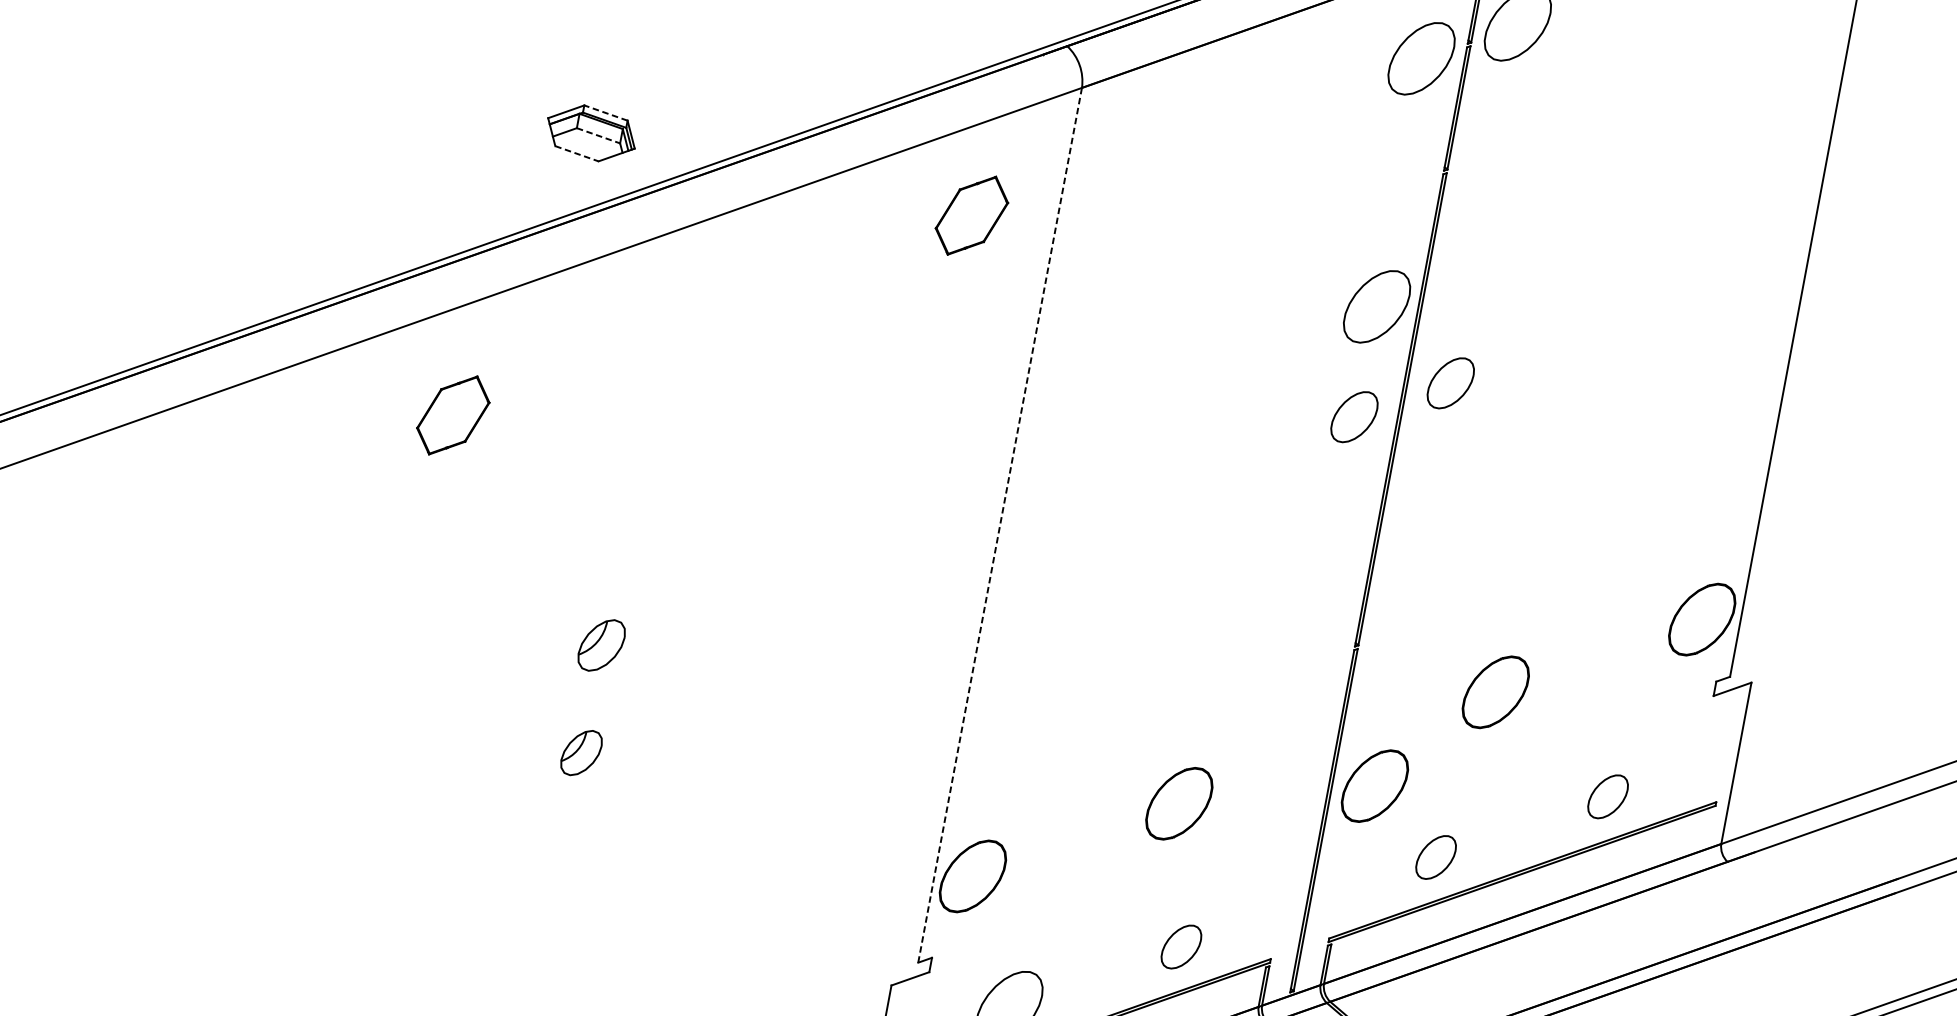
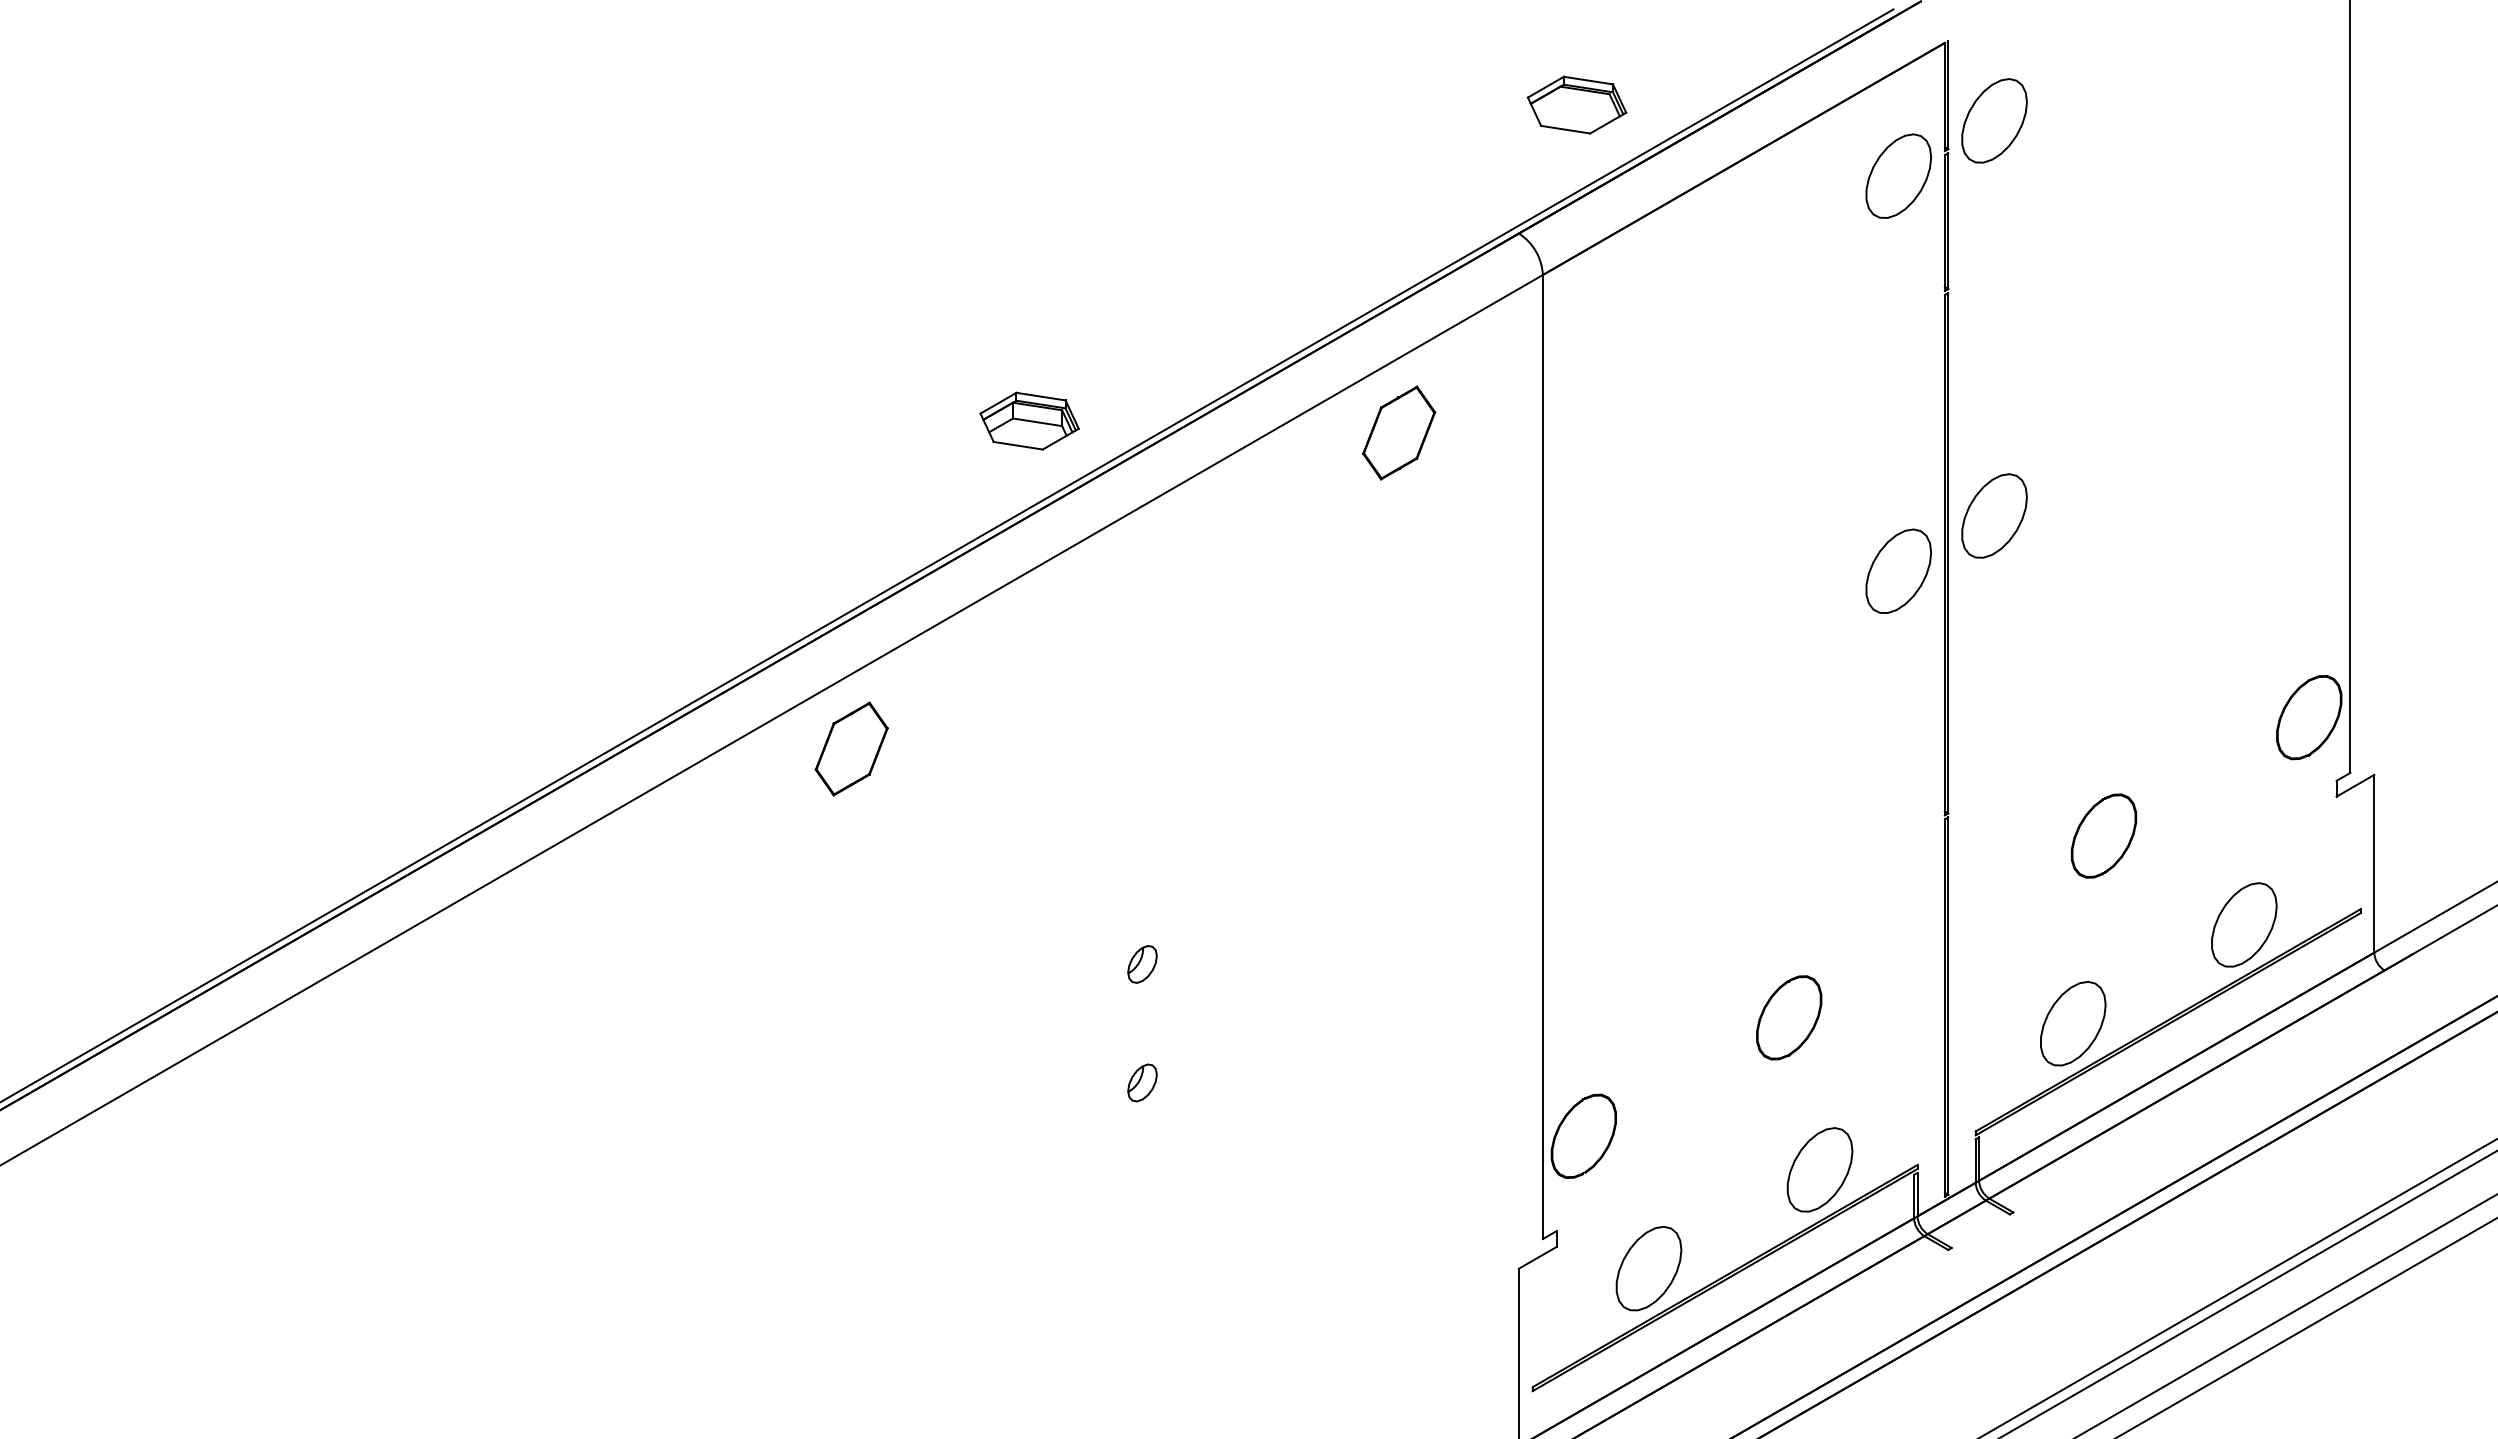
line: (606, 113) -> (1041, 396), dashed -> solid
line: (598, 135) -> (1037, 422), dashed -> solid
line: (577, 153) -> (1018, 445), dashed -> solid
part: (972, 215) -> (1399, 432), moved
part: (1377, 306) -> (1900, 448), removed
part: (1450, 382) -> (1994, 515), size x1.43
part: (453, 414) -> (851, 748), moved
part: (1354, 416) -> (1898, 570), size x1.43
line: (999, 525) -> (1542, 757), dashed -> solid
part: (601, 645) -> (1142, 964), size x0.62
part: (581, 752) -> (1142, 1082), size x0.71
part: (1374, 785) -> (1993, 959), removed
part: (1608, 796) -> (2244, 924), size x1.67
part: (1436, 857) -> (2073, 1023), size x1.67
part: (1181, 946) -> (1819, 1169), size x1.67

